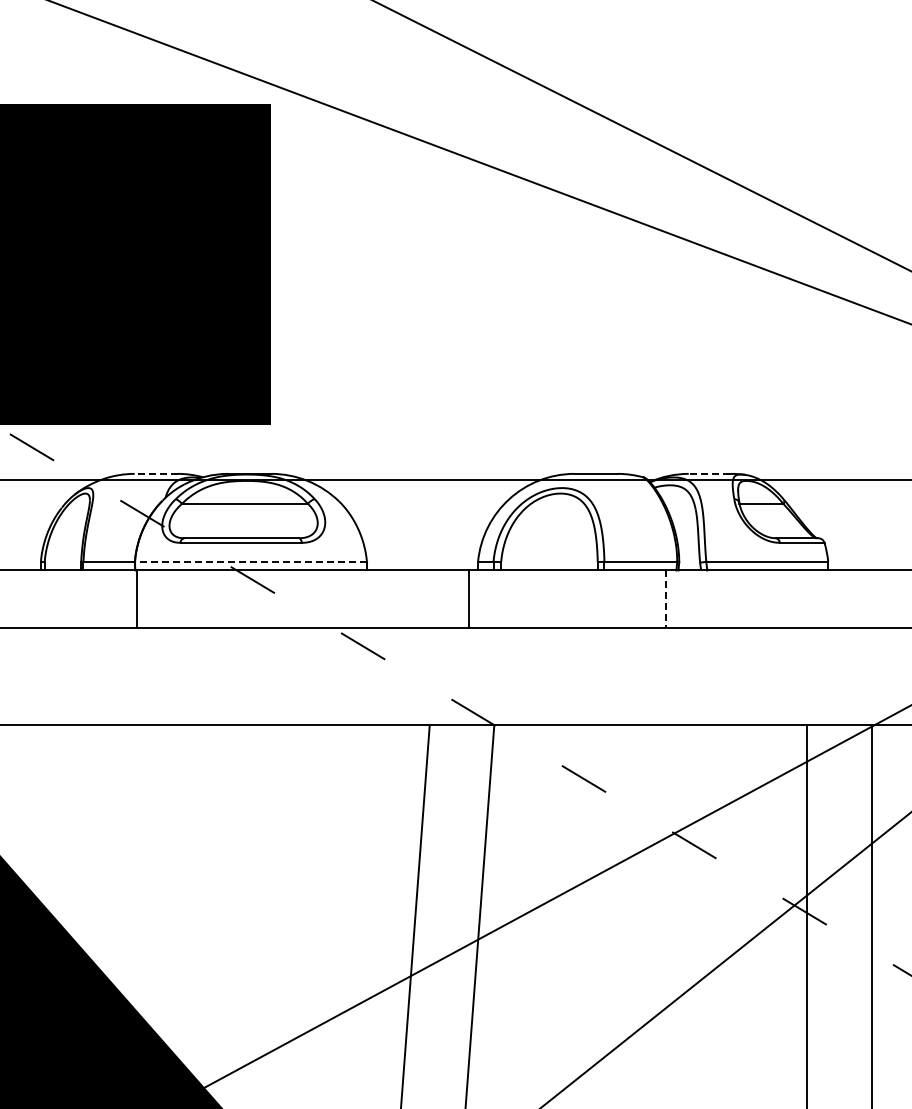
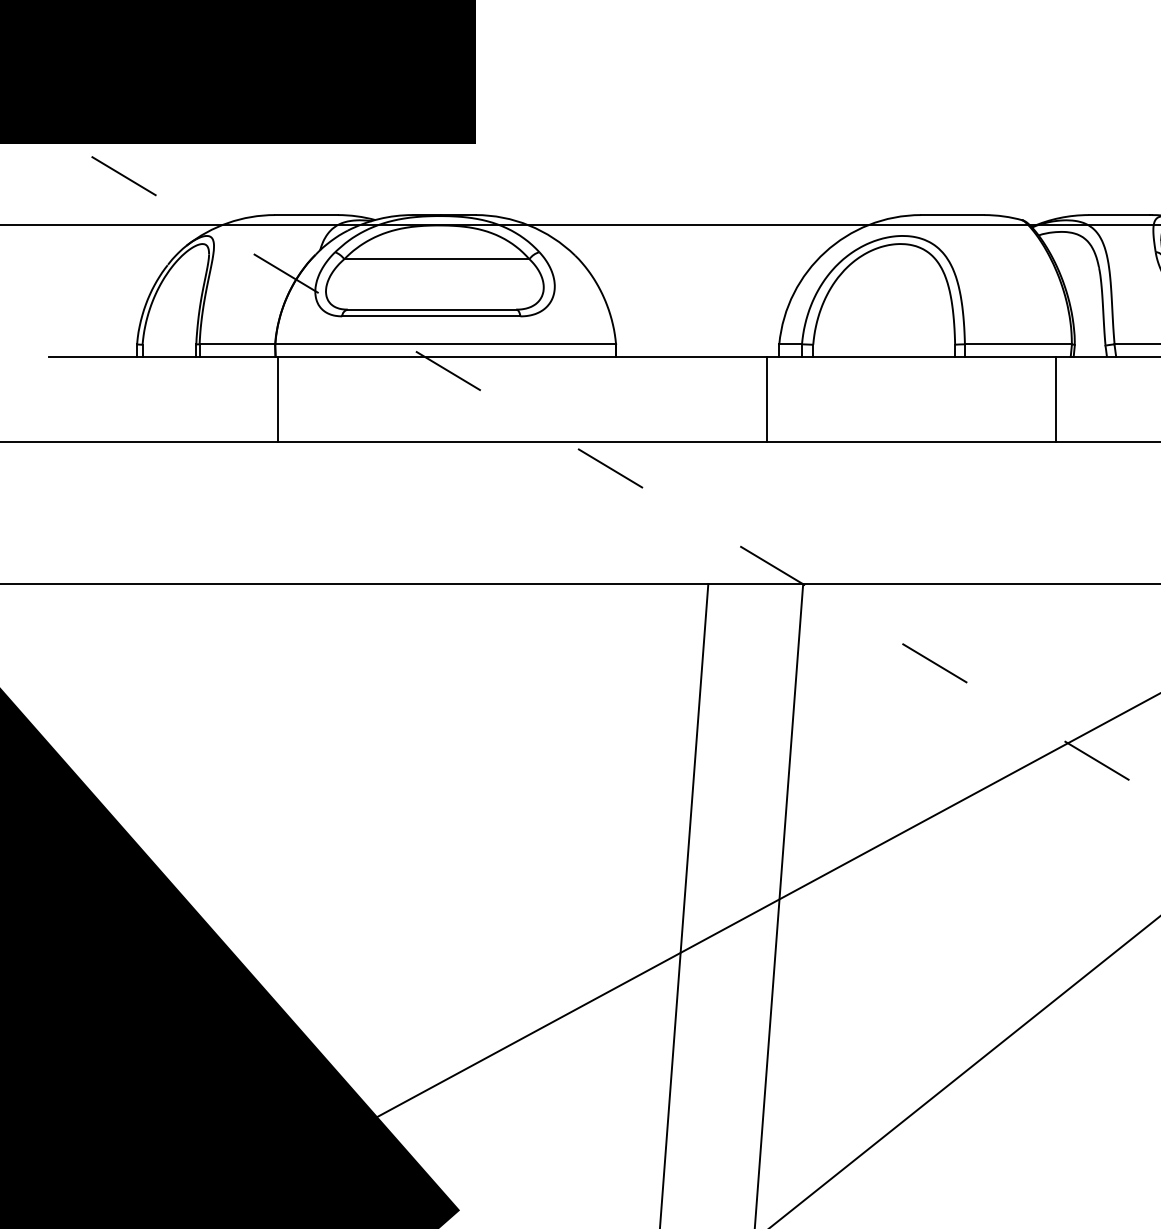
line: (155, 473) -> (305, 214), dashed -> solid
line: (709, 473) -> (1119, 214), dashed -> solid
line: (250, 561) -> (444, 343), dashed -> solid
line: (666, 599) -> (1056, 399), dashed -> solid

